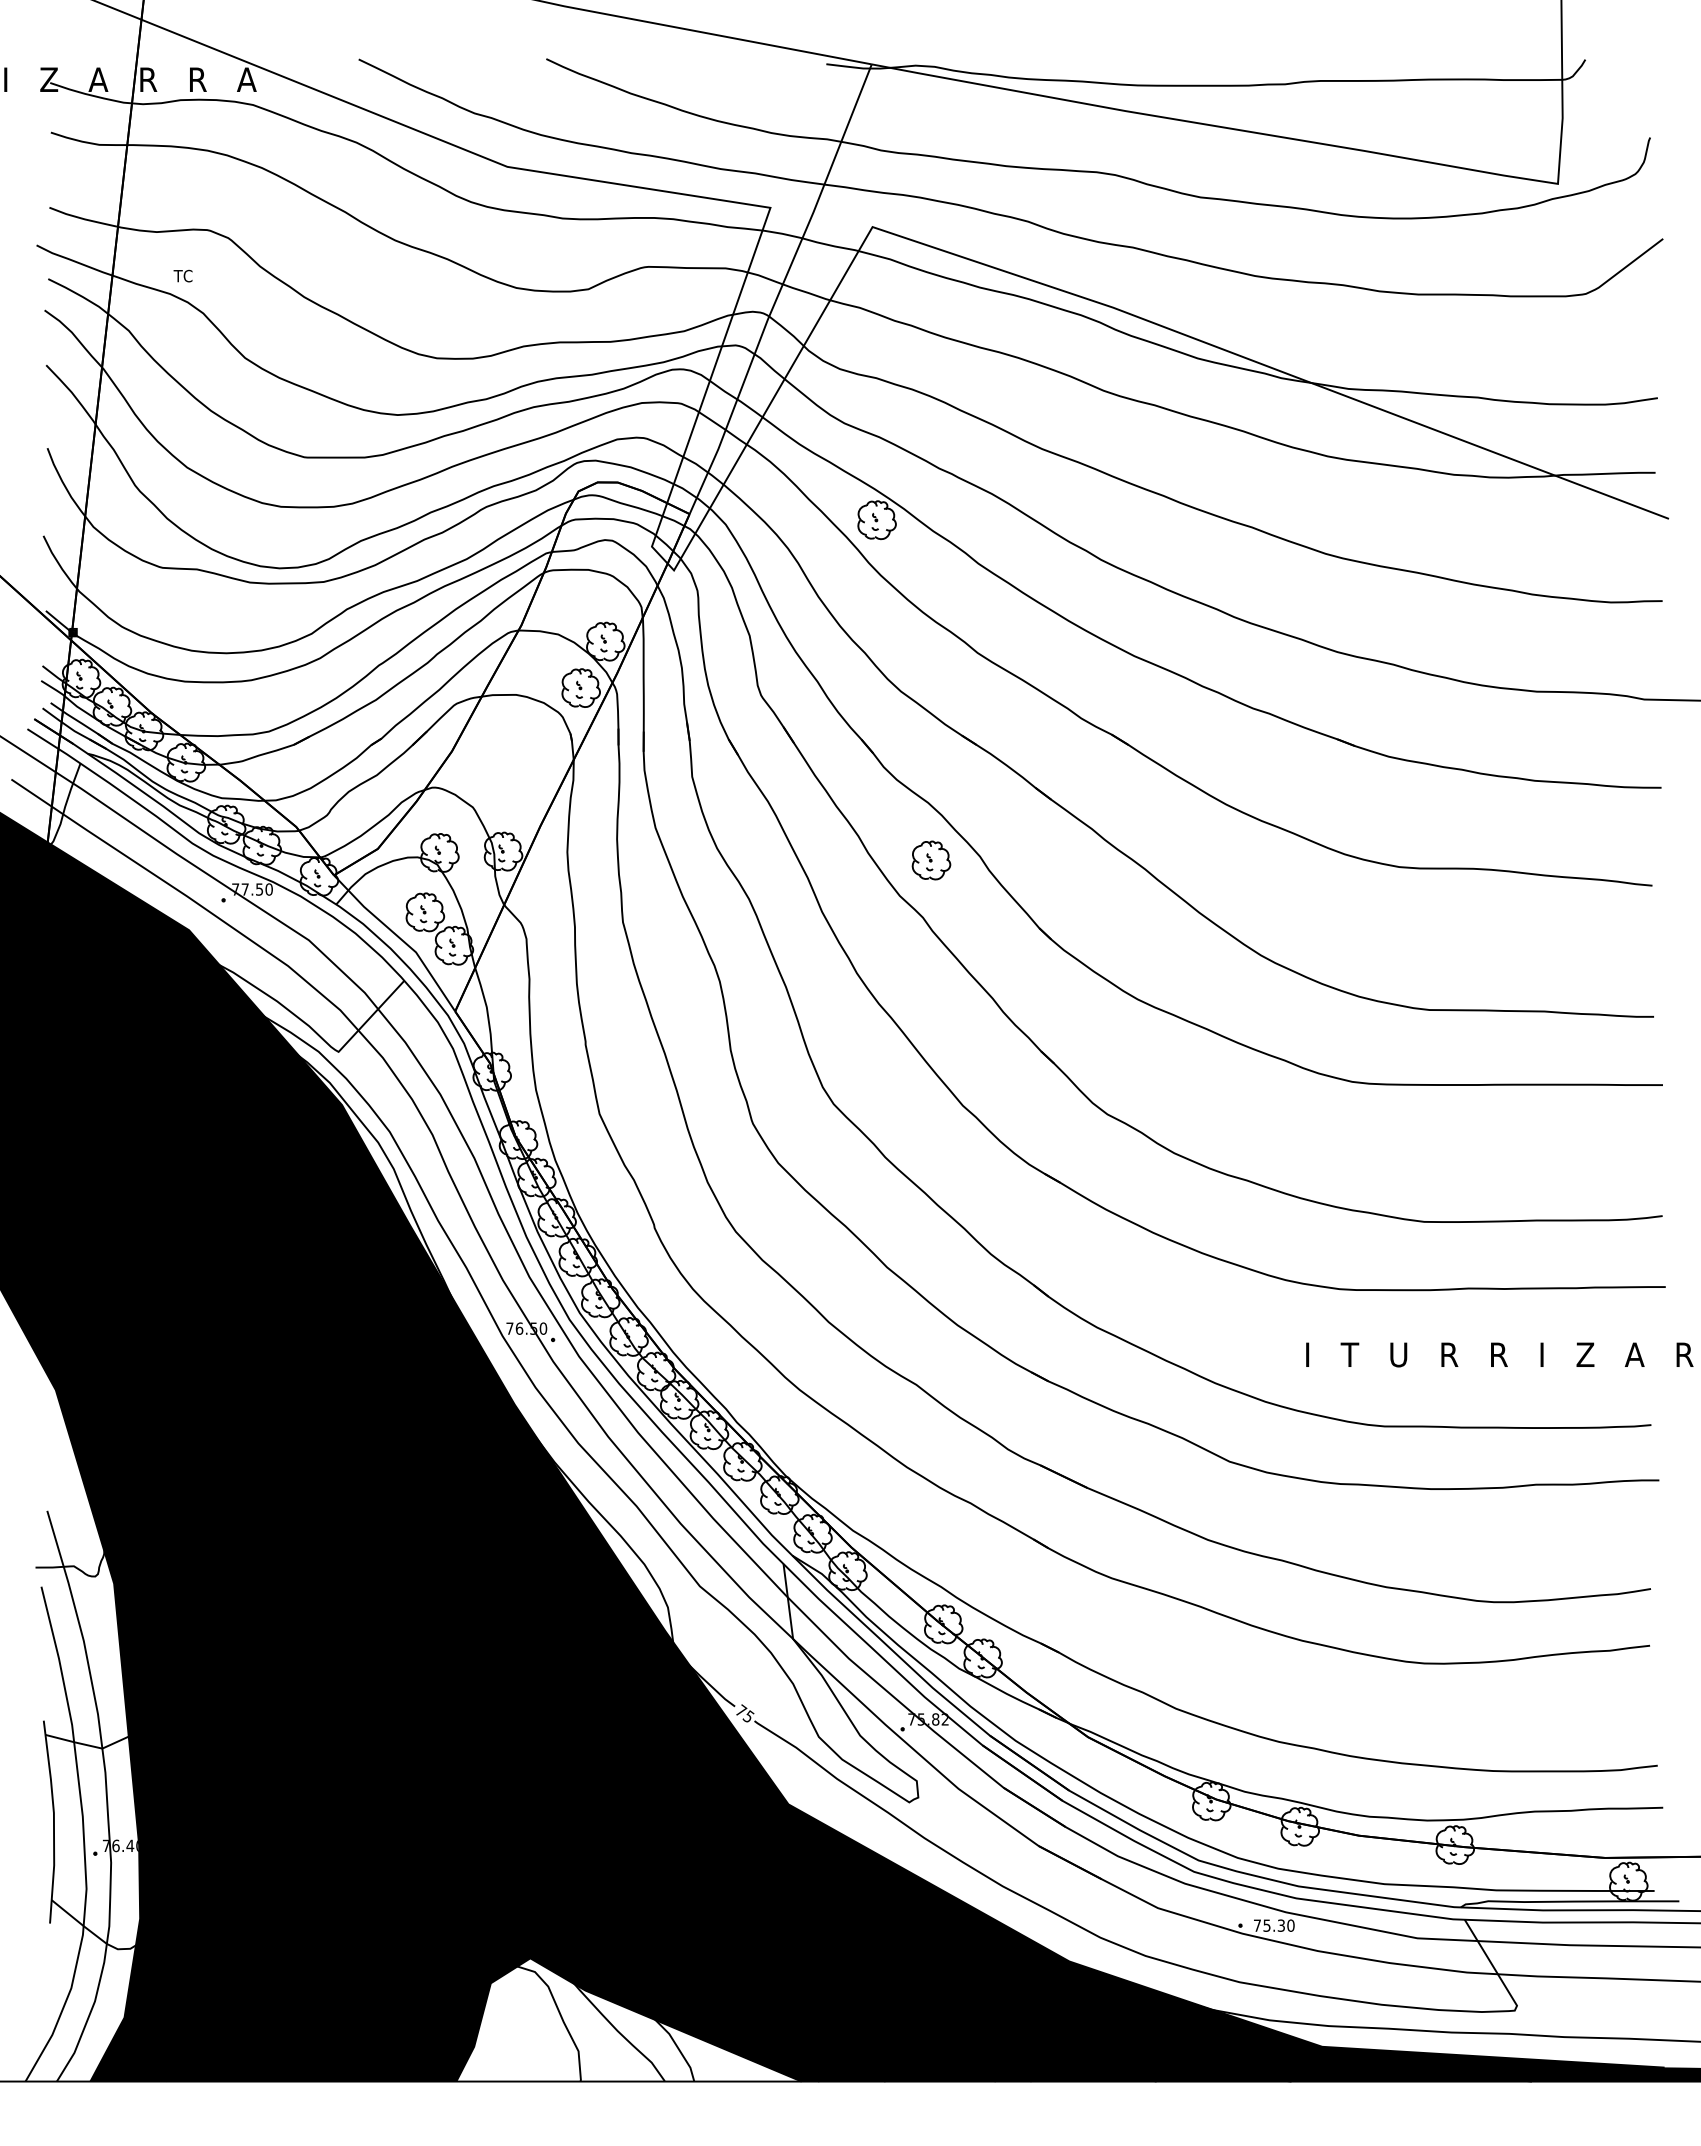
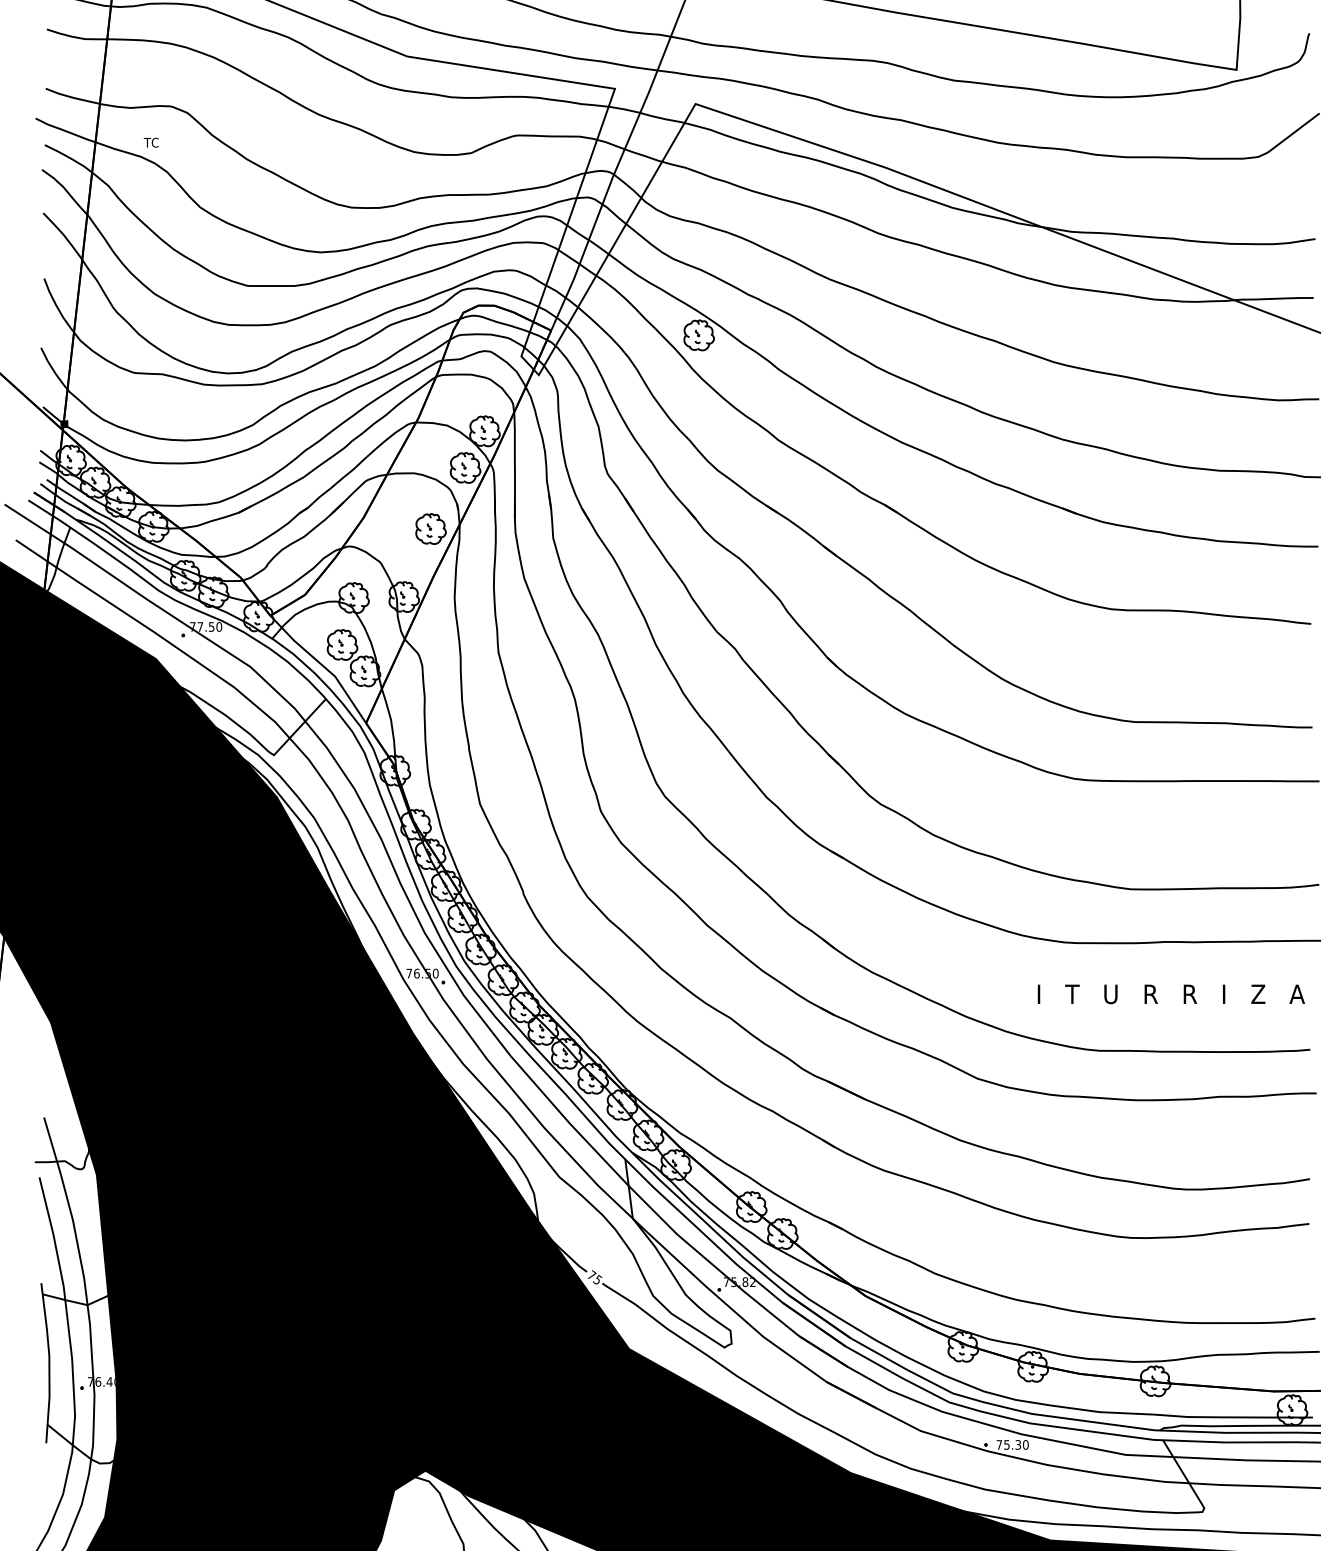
part: (931, 860) -> (431, 529), moved

